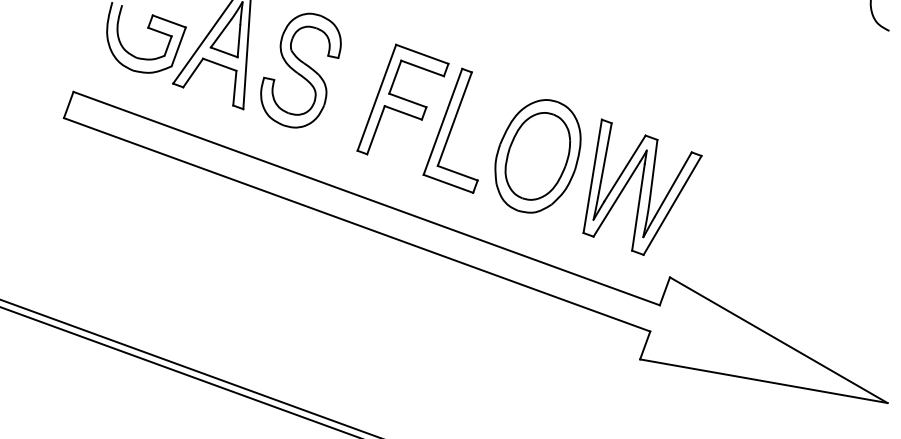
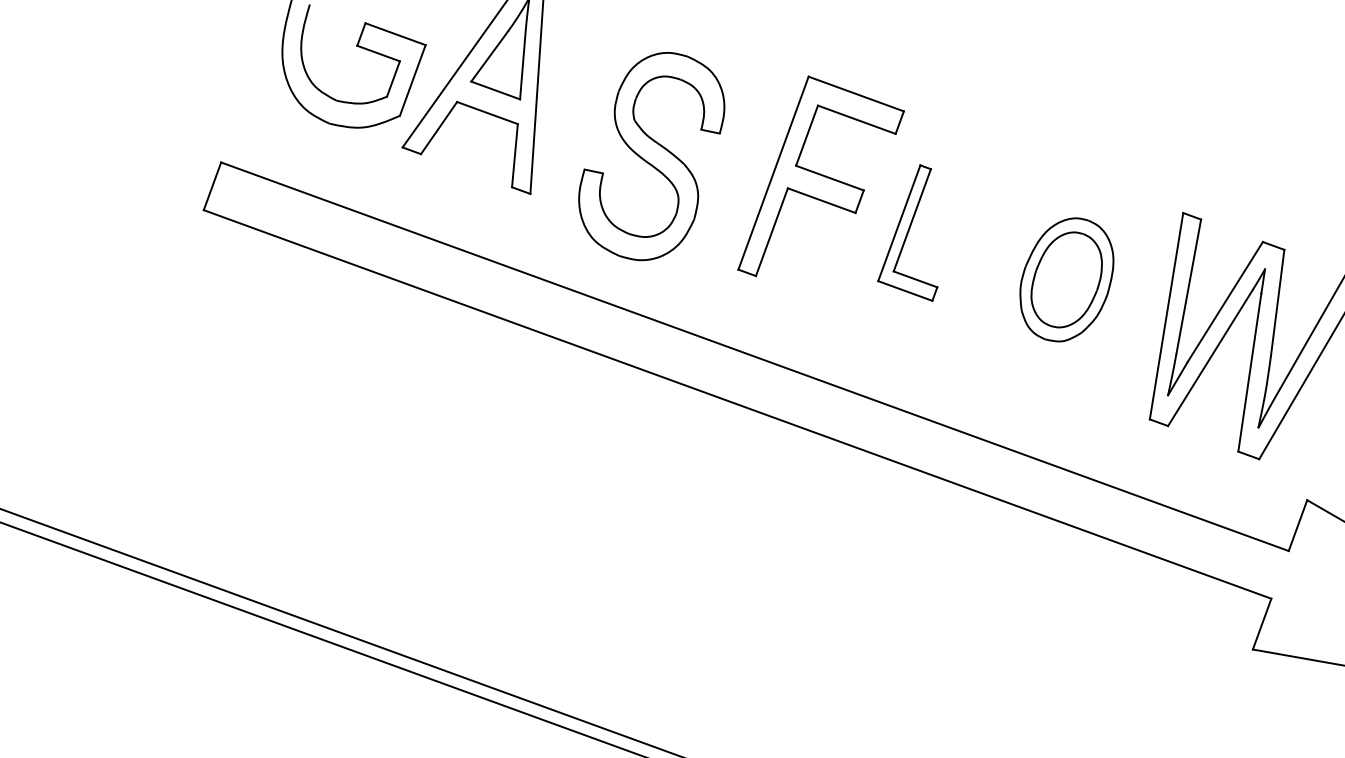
part: (300, 70) -> (650, 156), moved
part: (450, 130) -> (907, 232), size x0.6
part: (537, 156) -> (1065, 280), size x0.6

